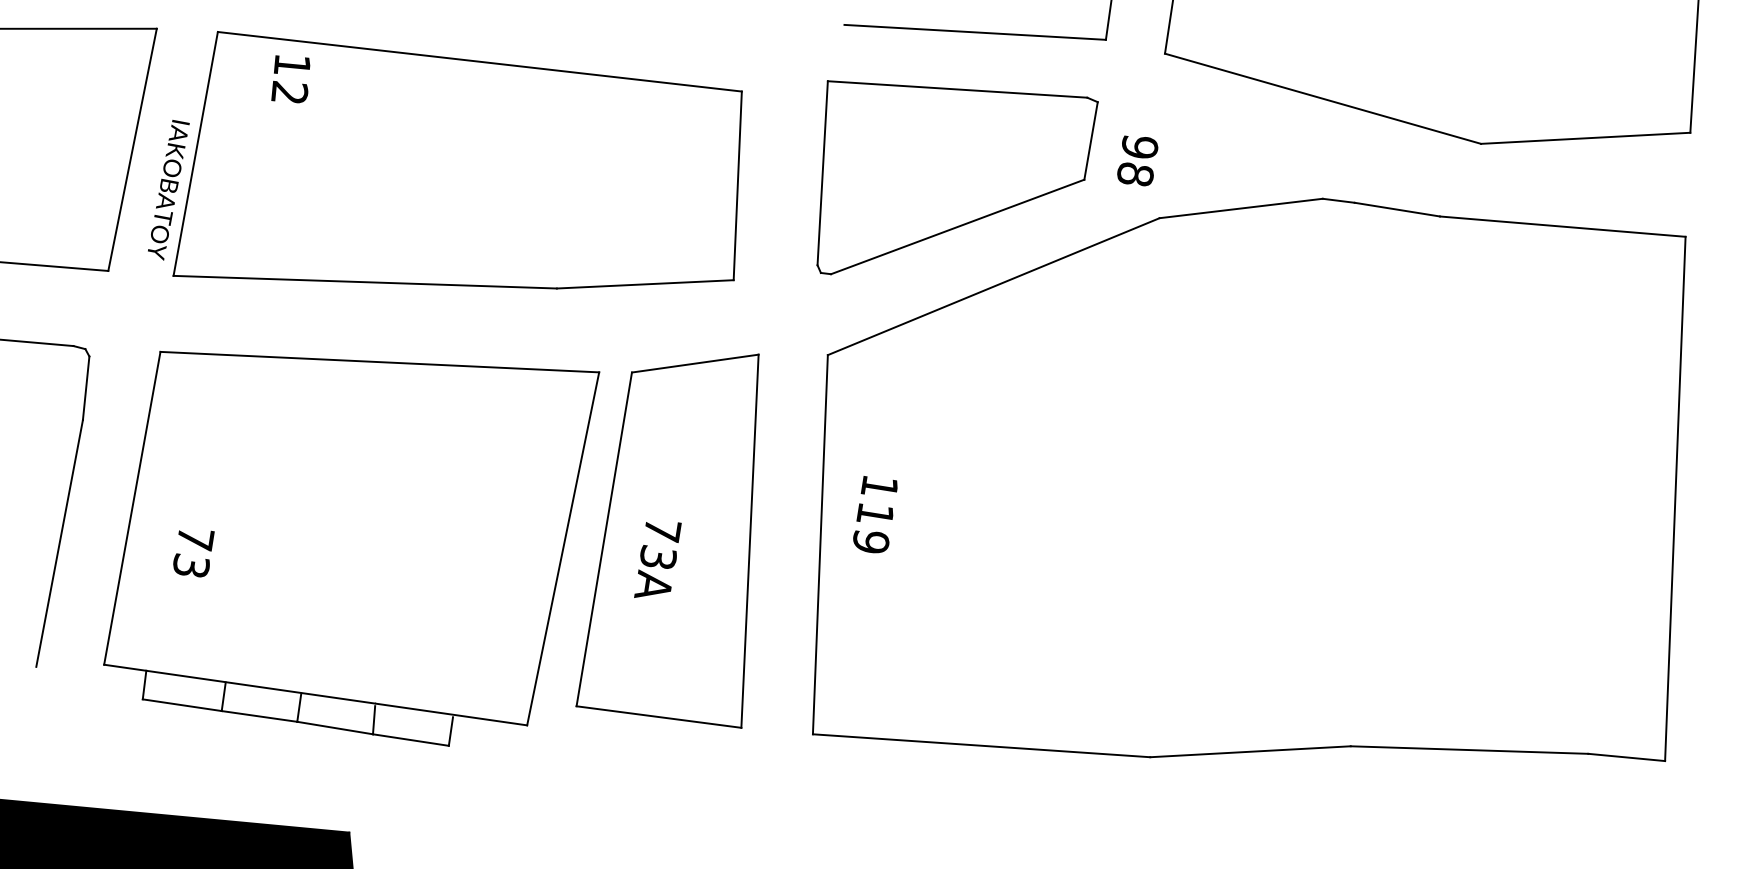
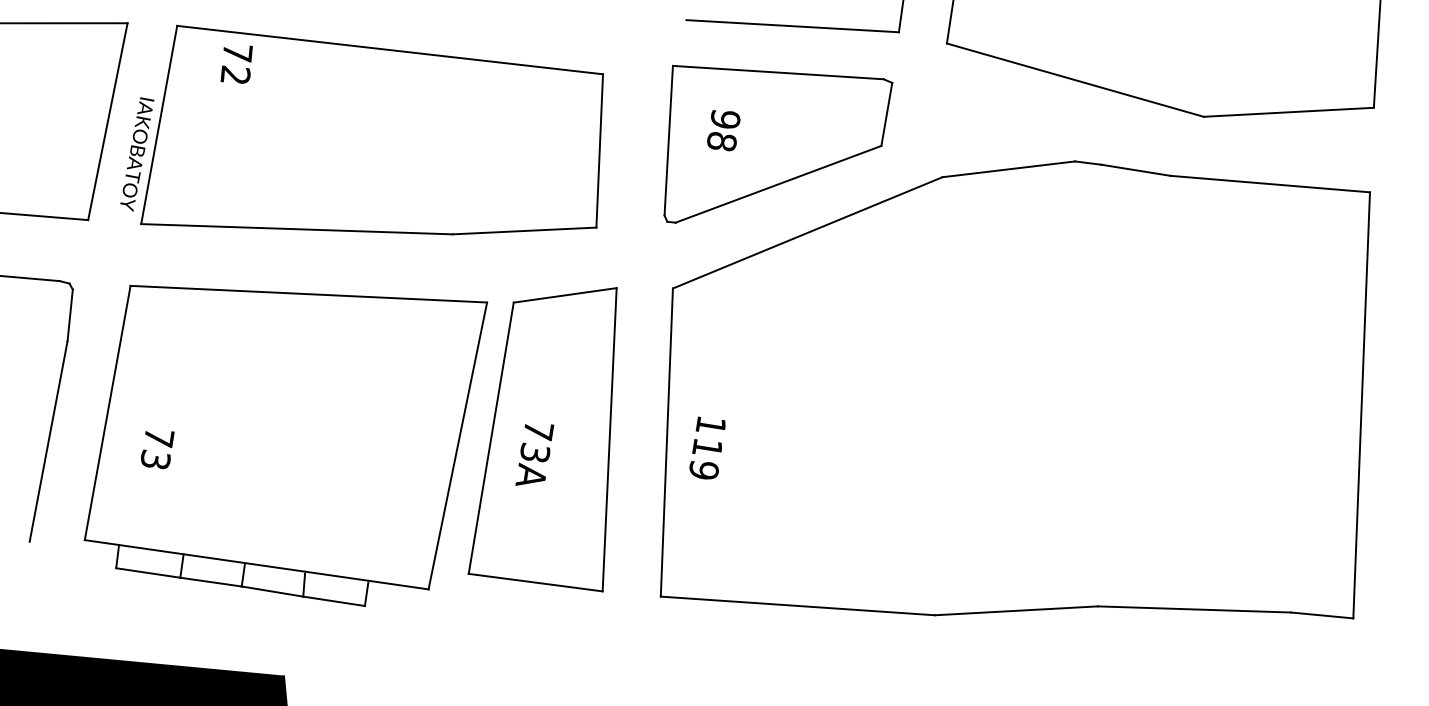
text: (292, 65) -> (237, 53), 12 -> 72
text: (1137, 160) -> (723, 130), moved
text: (875, 513) -> (707, 447), moved

